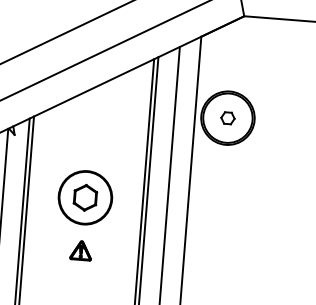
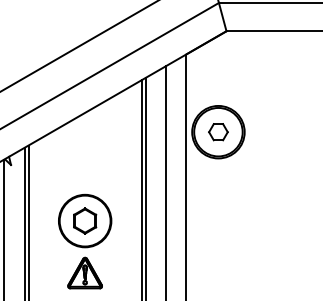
part: (227, 118) -> (218, 132), size x1.43
part: (80, 250) -> (84, 272), size x1.67

